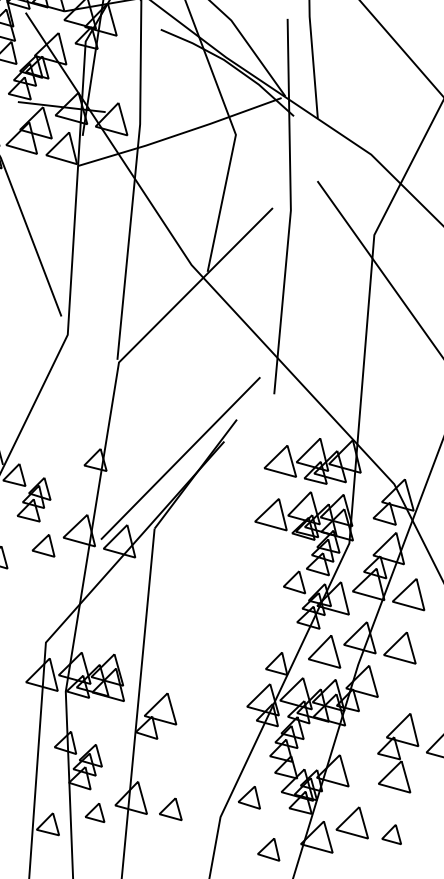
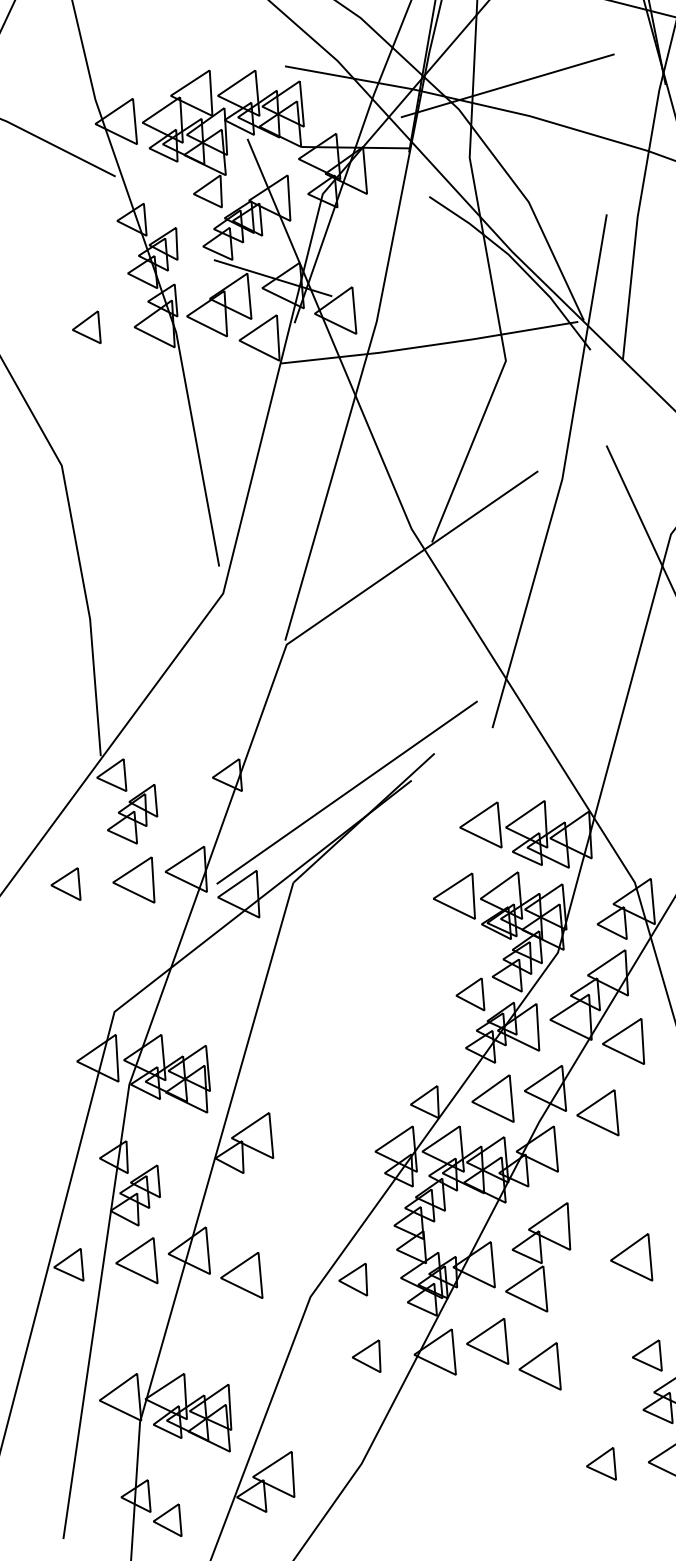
part: (42, 547) -> (133, 879), size x1.43
part: (397, 755) -> (538, 1257), moved
part: (169, 811) -> (241, 1275), size x1.43
part: (93, 814) -> (136, 1260), size x1.67
part: (390, 836) -> (539, 1366), size x1.67

